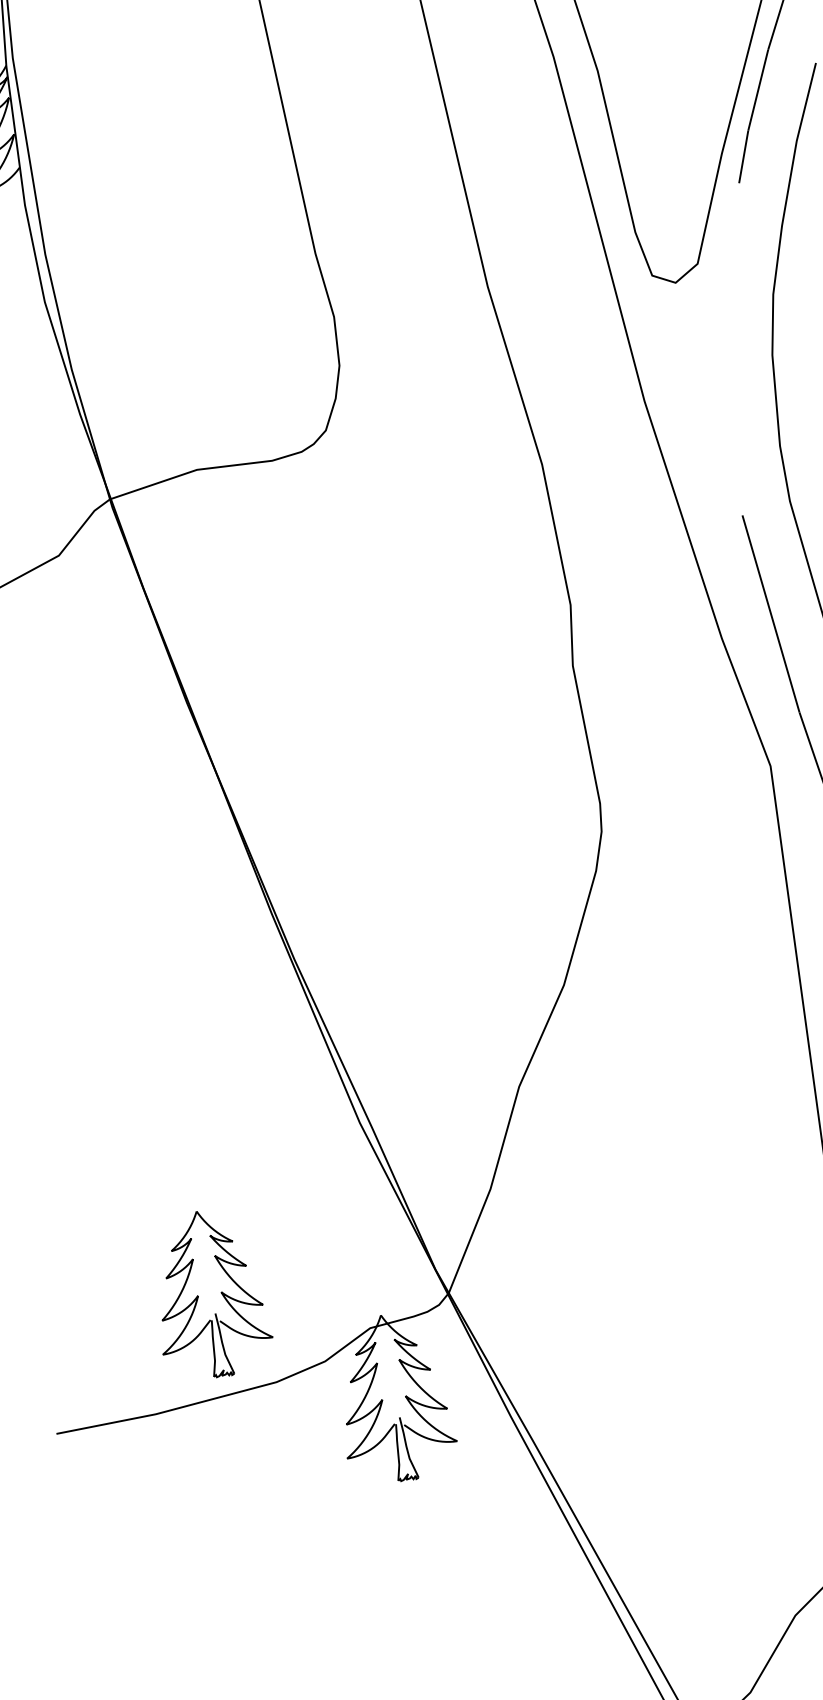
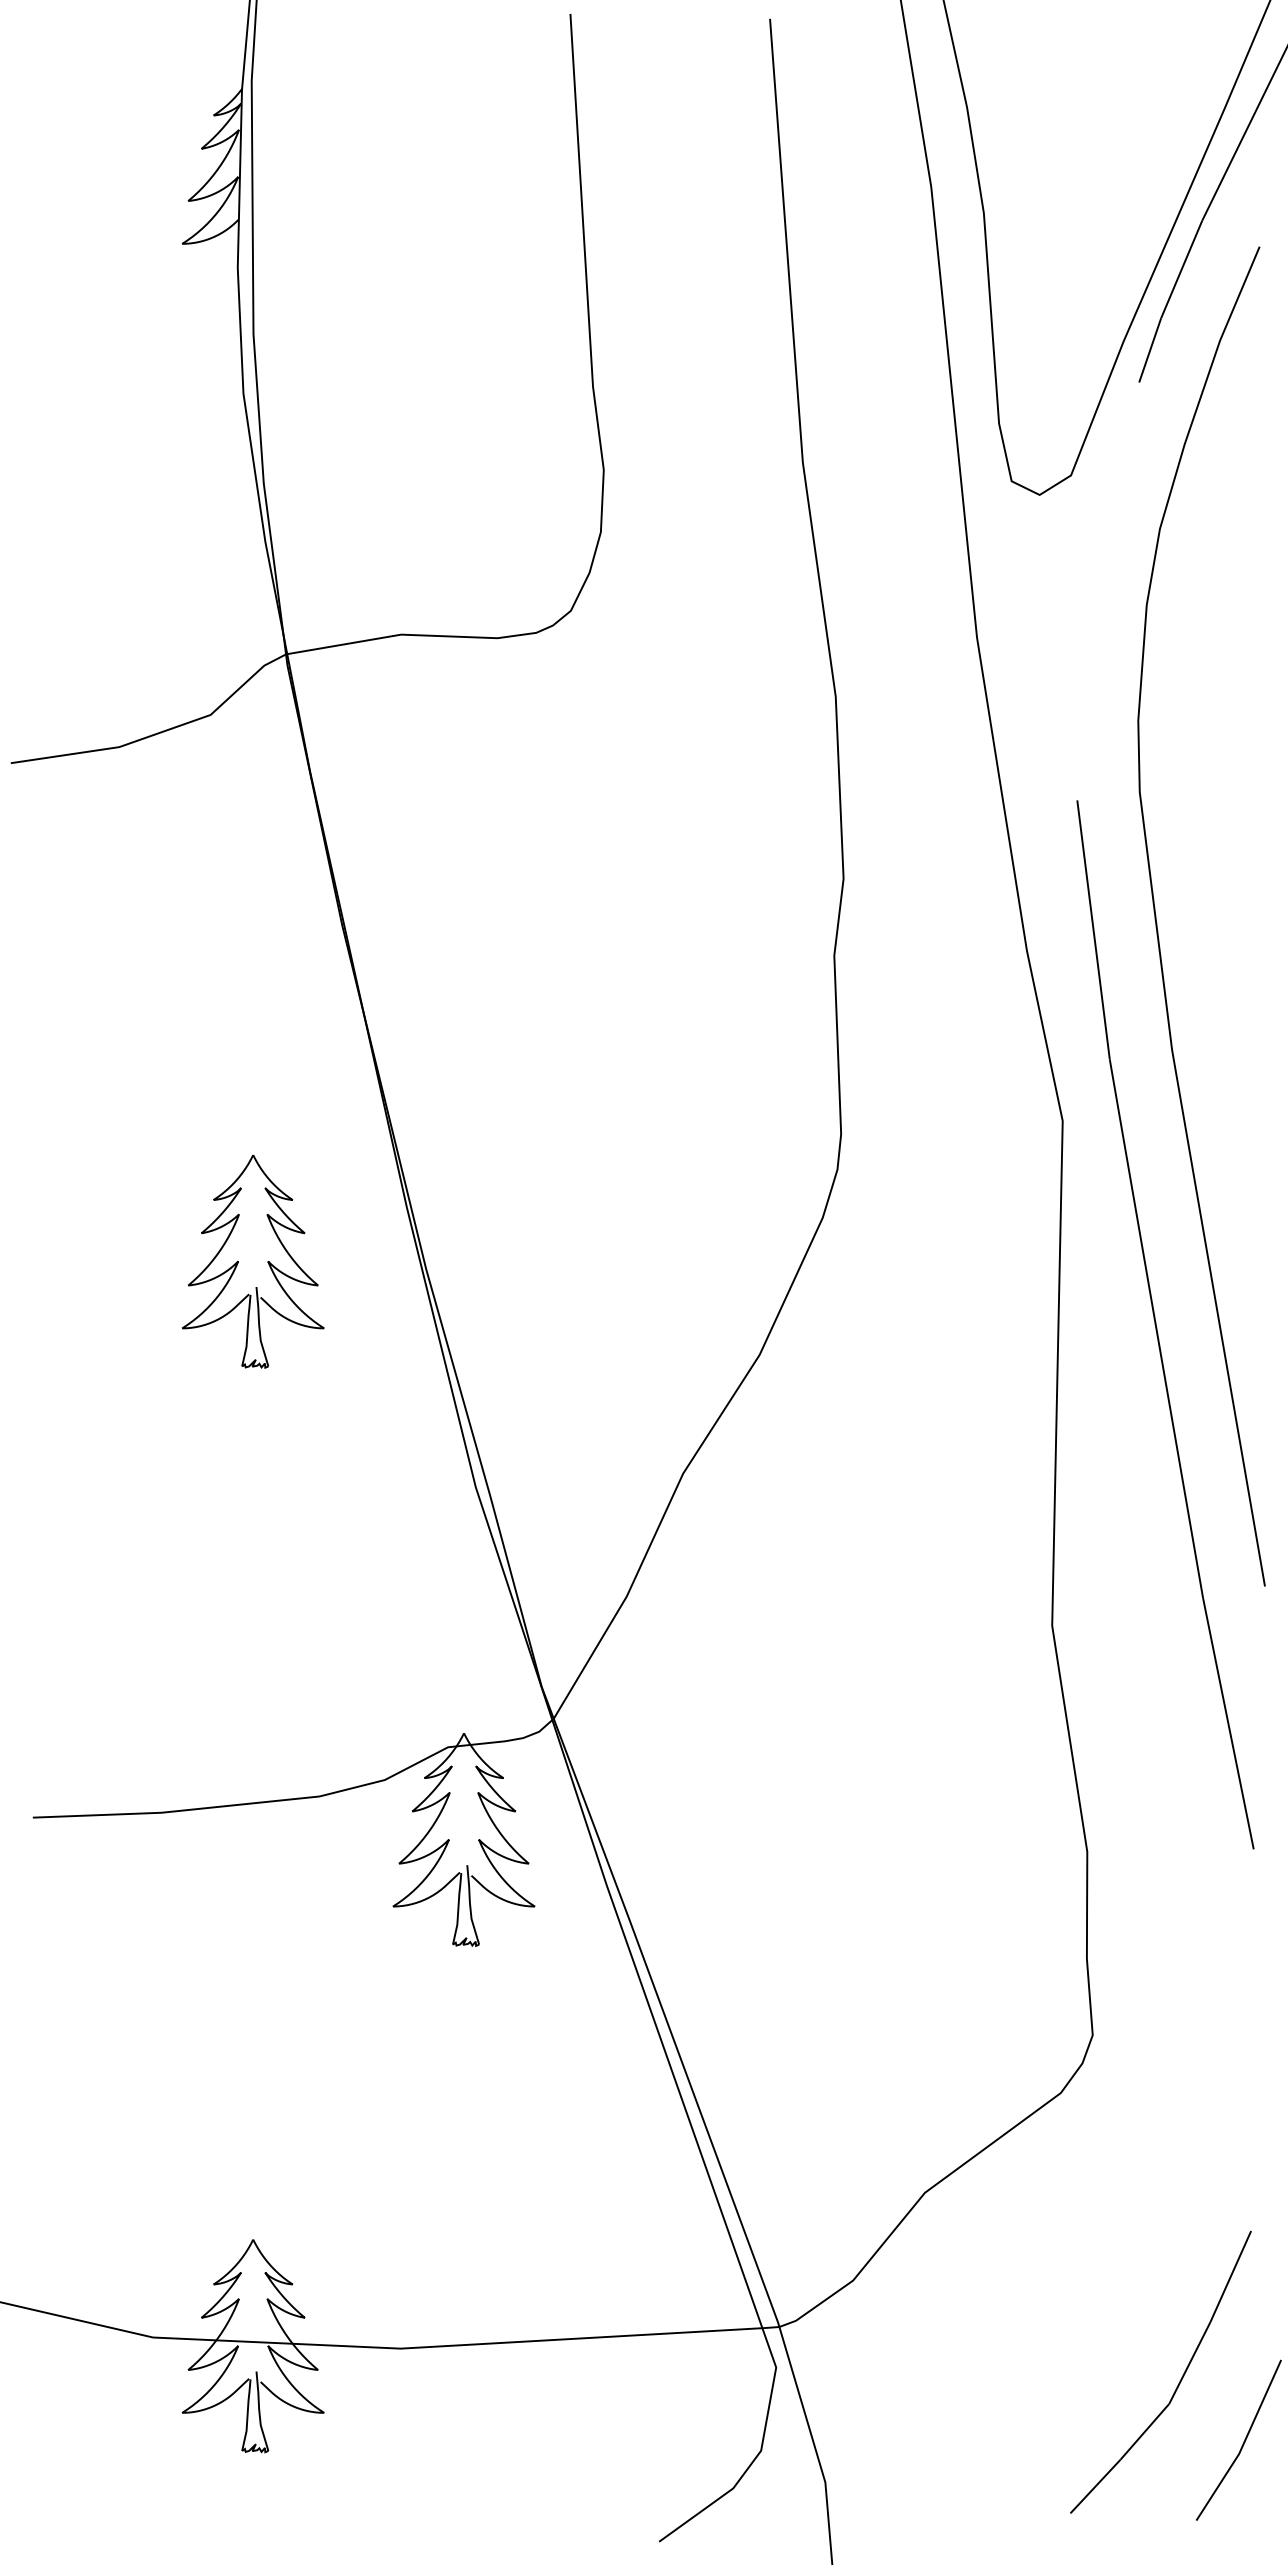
part: (220, 1292) -> (267, 1261), moved

